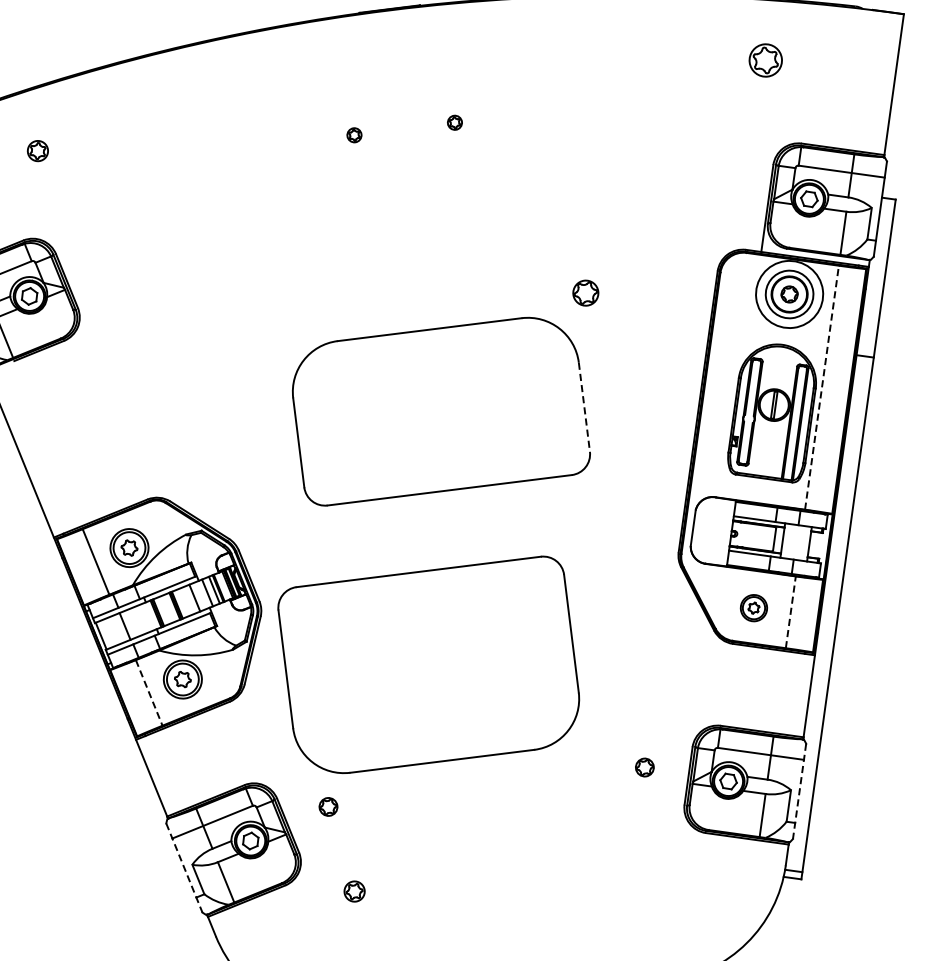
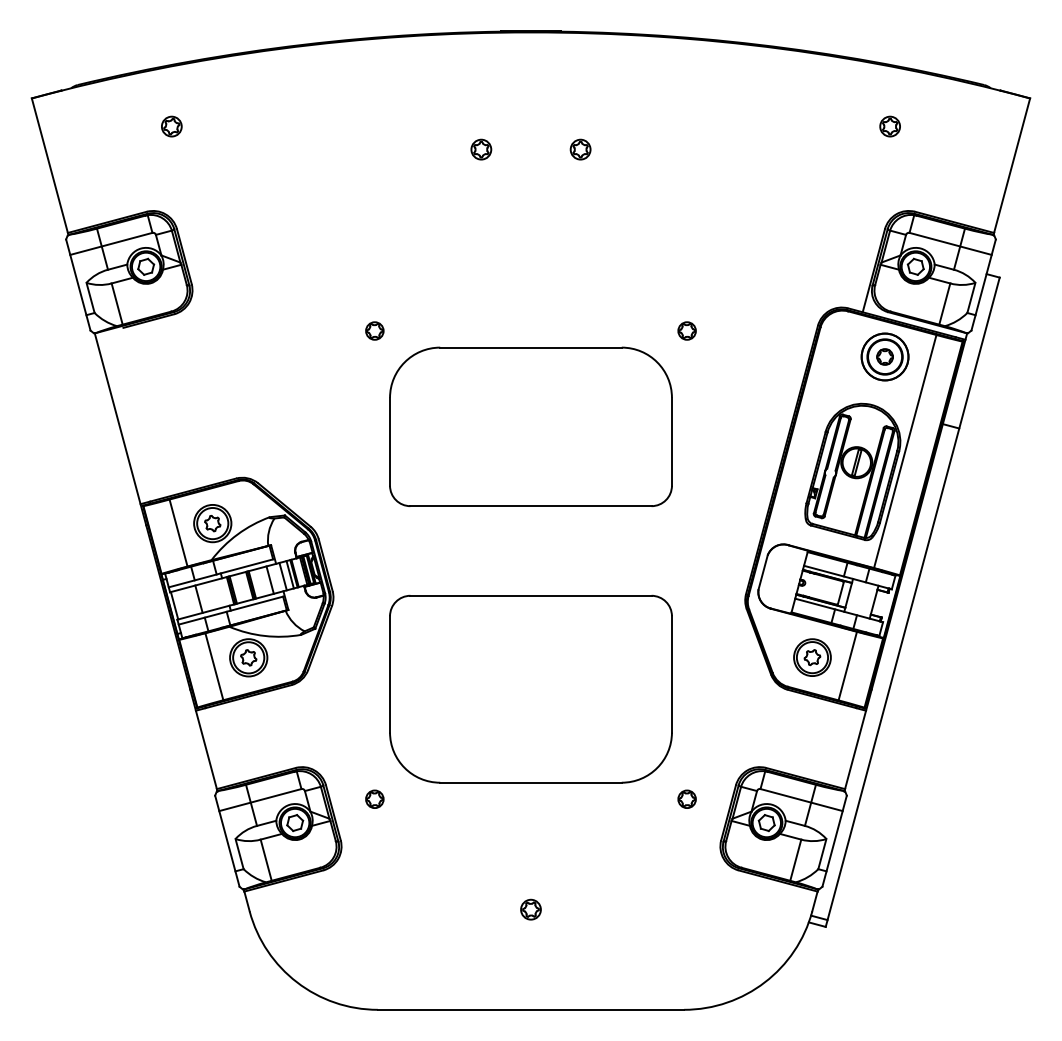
part: (764, 60) -> (889, 126), size x0.62
part: (454, 122) -> (580, 149), size x1.43
part: (354, 135) -> (481, 149), size x1.43
part: (585, 292) -> (686, 330), size x0.71
circle: (788, 294) -> (884, 356), size x0.71
part: (269, 332) -> (374, 330), added
line: (822, 387) -> (905, 451), dashed -> solid
line: (583, 407) -> (671, 441), dashed -> solid
part: (753, 608) -> (812, 657), size x1.43
line: (790, 611) -> (847, 665), dashed -> solid
part: (429, 665) -> (530, 688), moved
line: (149, 692) -> (214, 666), dashed -> solid
line: (799, 791) -> (834, 841), dashed -> solid
line: (184, 868) -> (227, 841), dashed -> solid
part: (354, 891) -> (530, 909), moved

